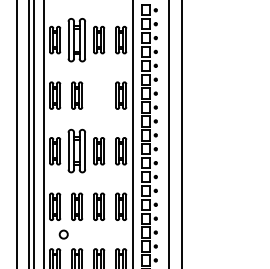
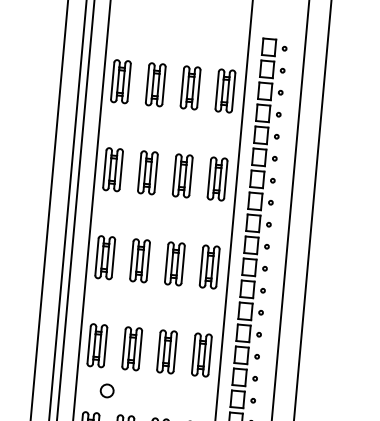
part: (77, 39) -> (156, 83), size x0.62
part: (99, 95) -> (183, 175), added
part: (77, 151) -> (140, 261), size x0.62

